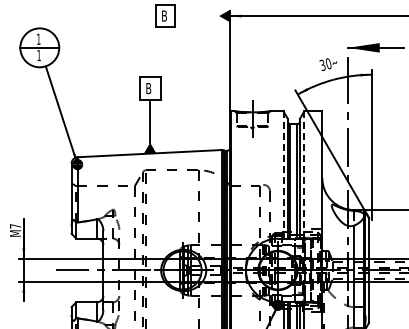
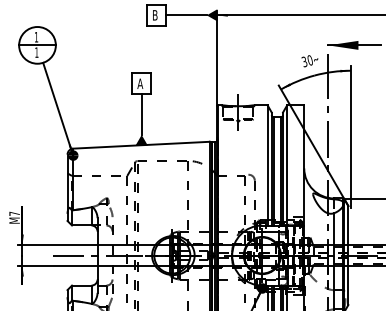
line: (197, 16) -> (186, 15), added
text: (148, 88) -> (140, 83), B -> A
line: (283, 175) -> (267, 165), dashed -> solid
line: (304, 175) -> (287, 165), dashed -> solid

